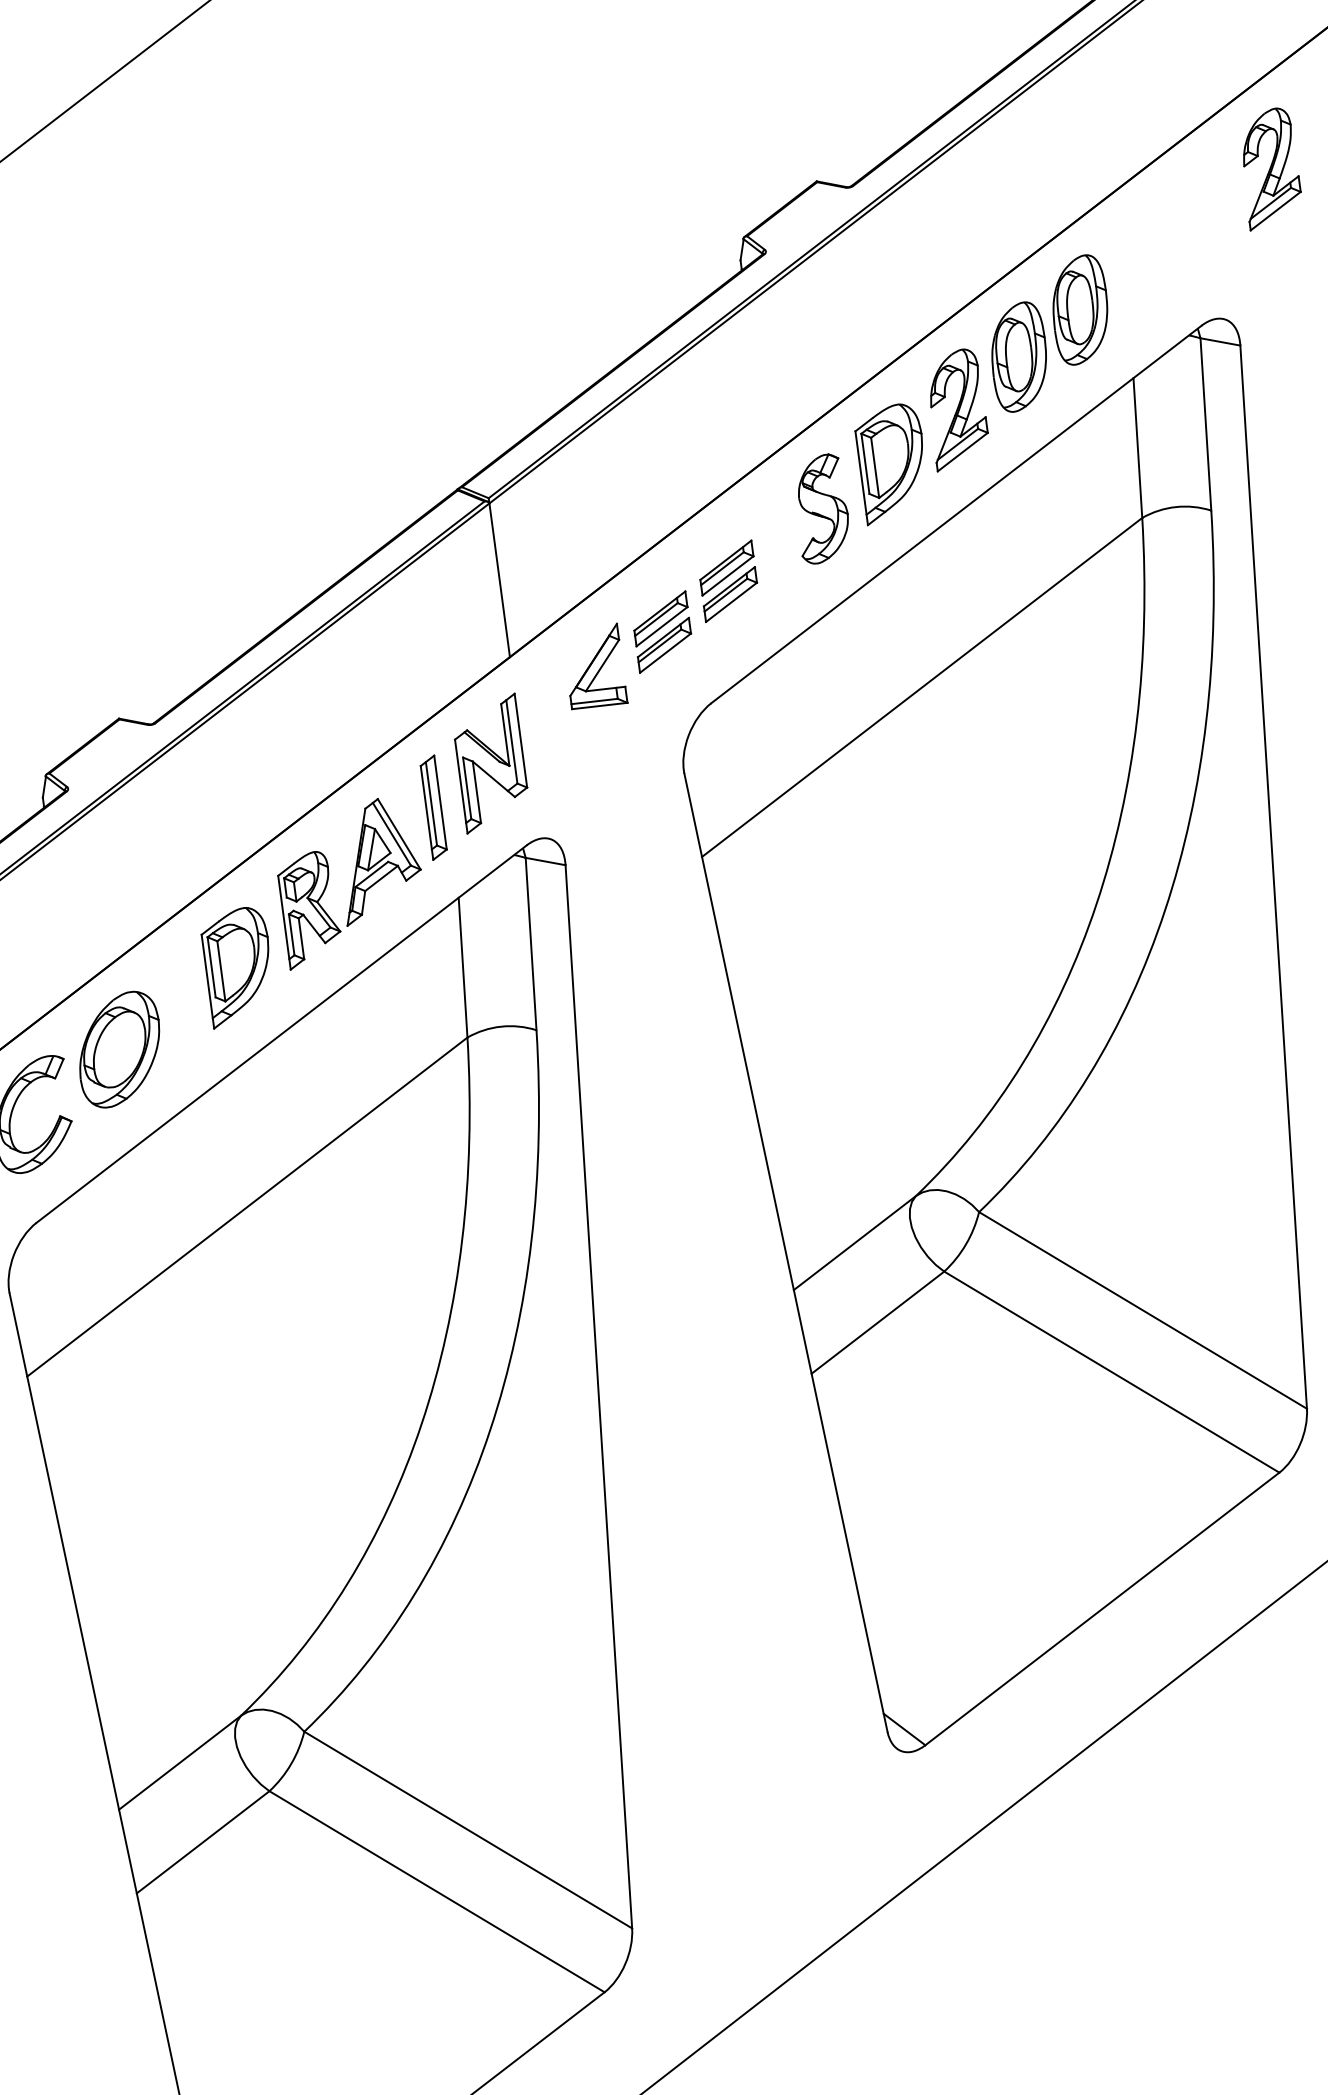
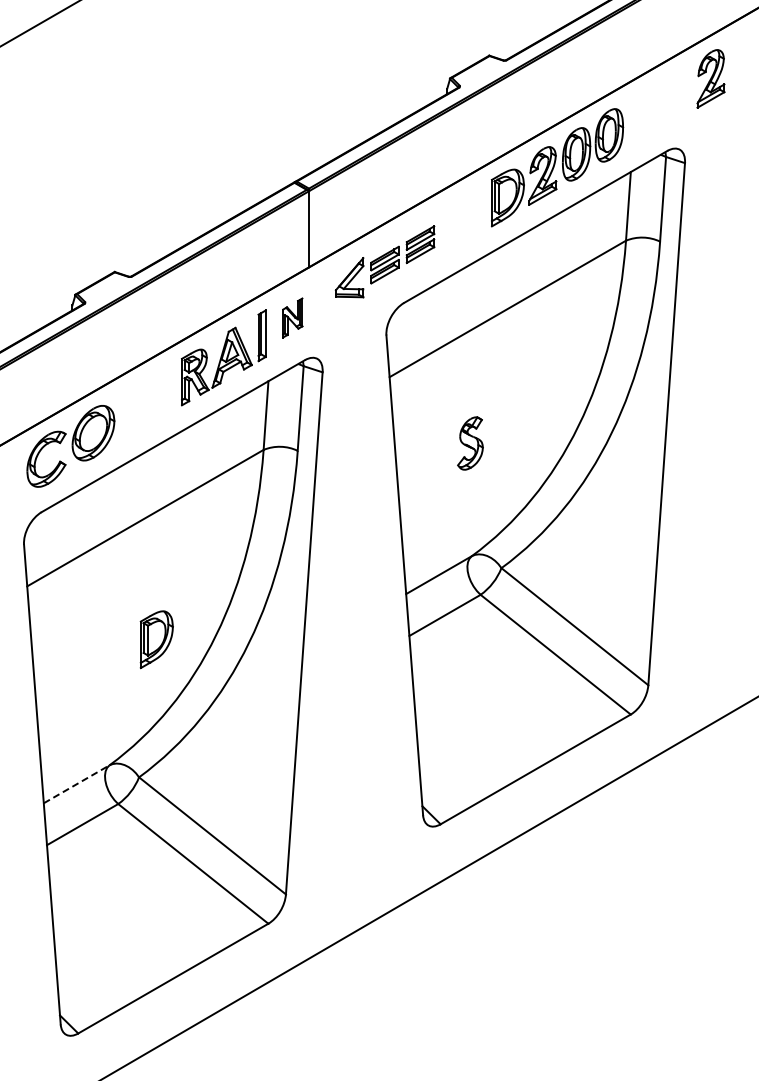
part: (821, 508) -> (470, 443), moved
part: (490, 762) -> (292, 317), size x0.6
part: (237, 966) -> (156, 639), moved
line: (179, 1763) -> (76, 784), solid -> dashed

